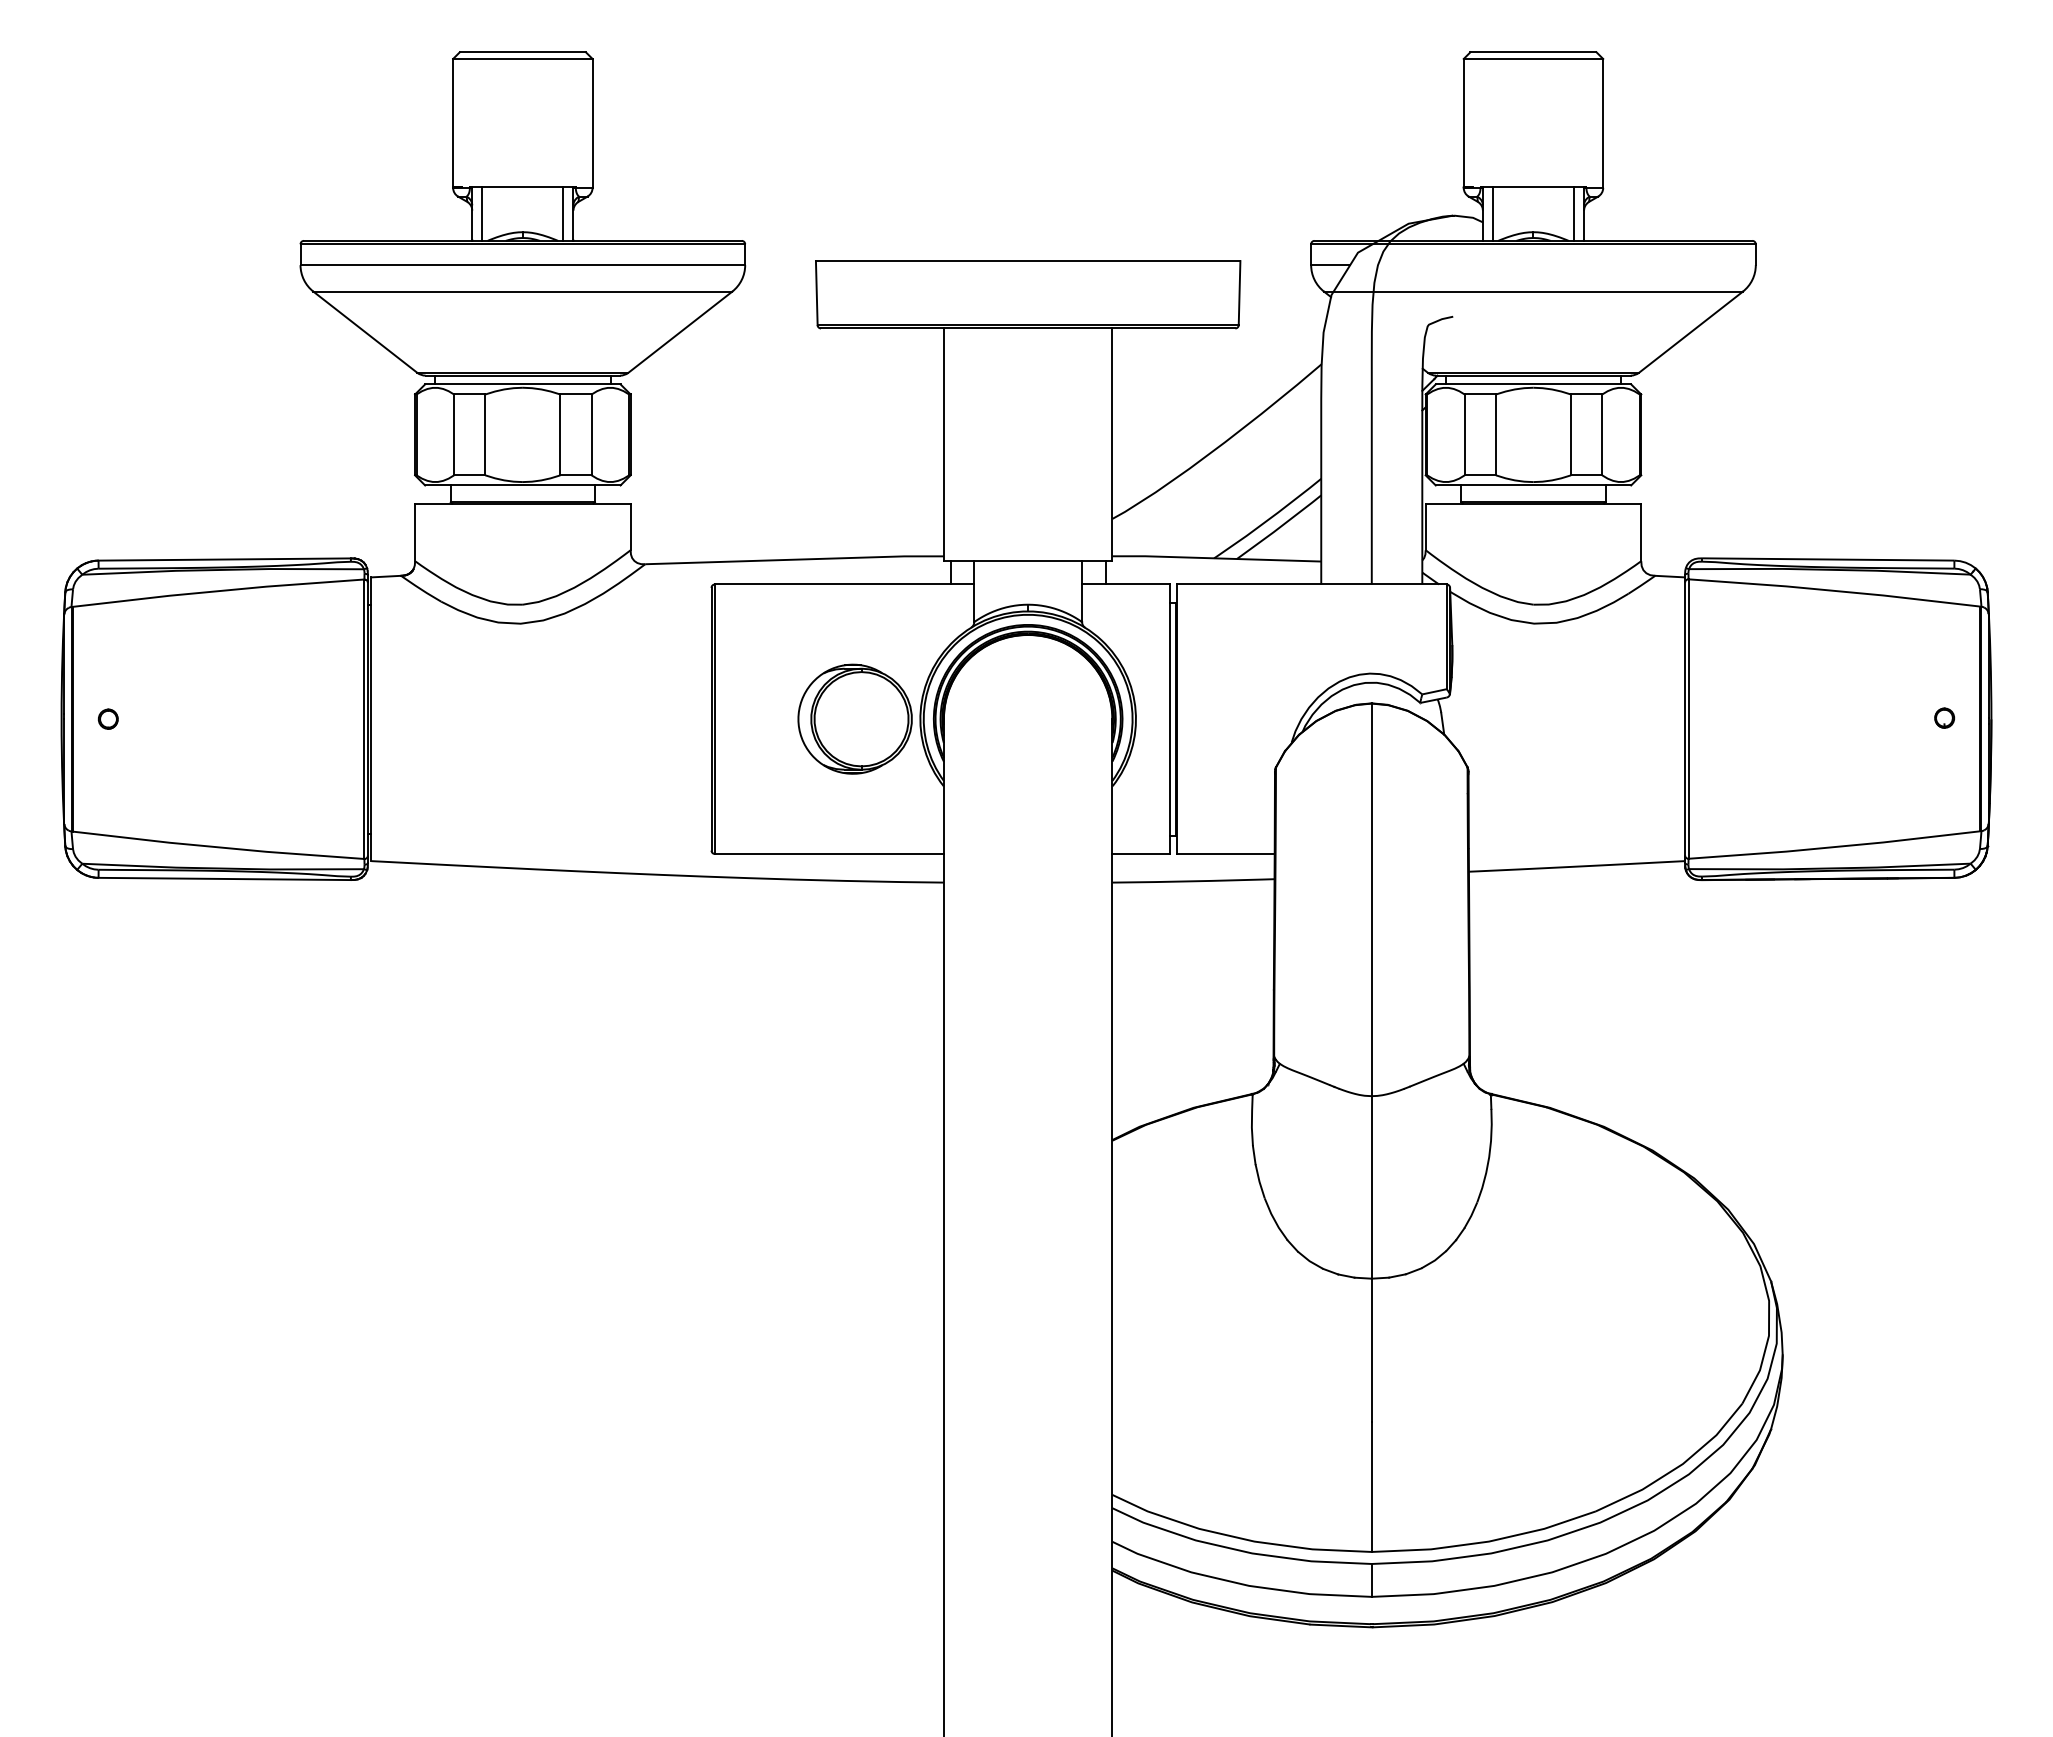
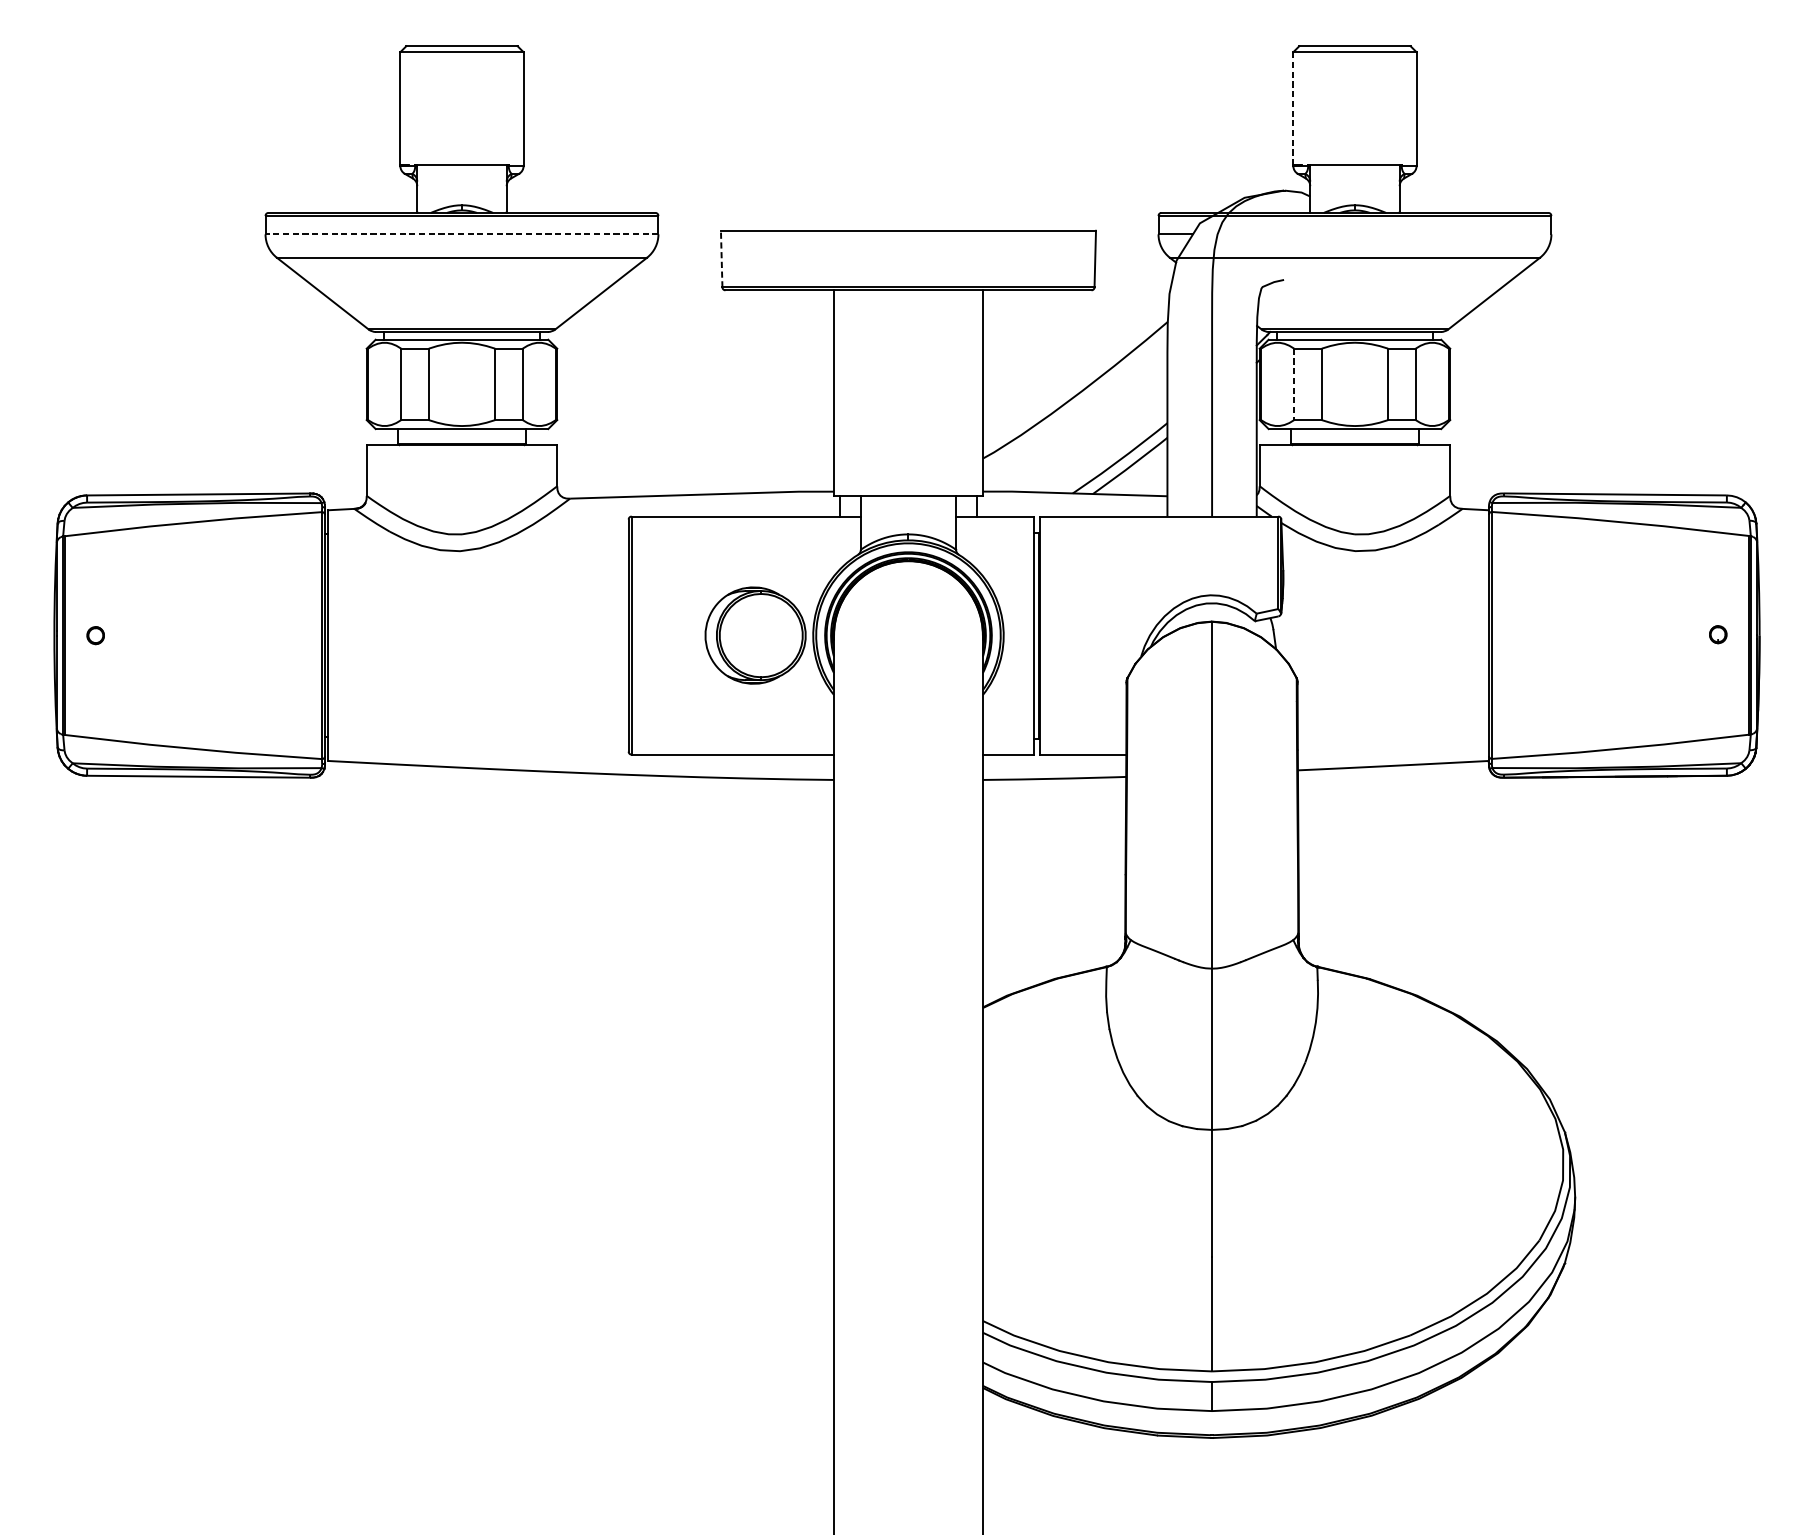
line: (1463, 123) -> (1293, 109), solid -> dashed
line: (482, 213) -> (426, 188), removed
line: (563, 213) -> (497, 188), removed
line: (1493, 213) -> (1319, 188), removed
line: (1573, 213) -> (1390, 188), removed
line: (522, 265) -> (461, 234), solid -> dashed
line: (816, 292) -> (721, 258), solid -> dashed
line: (1464, 435) -> (1294, 384), solid -> dashed

